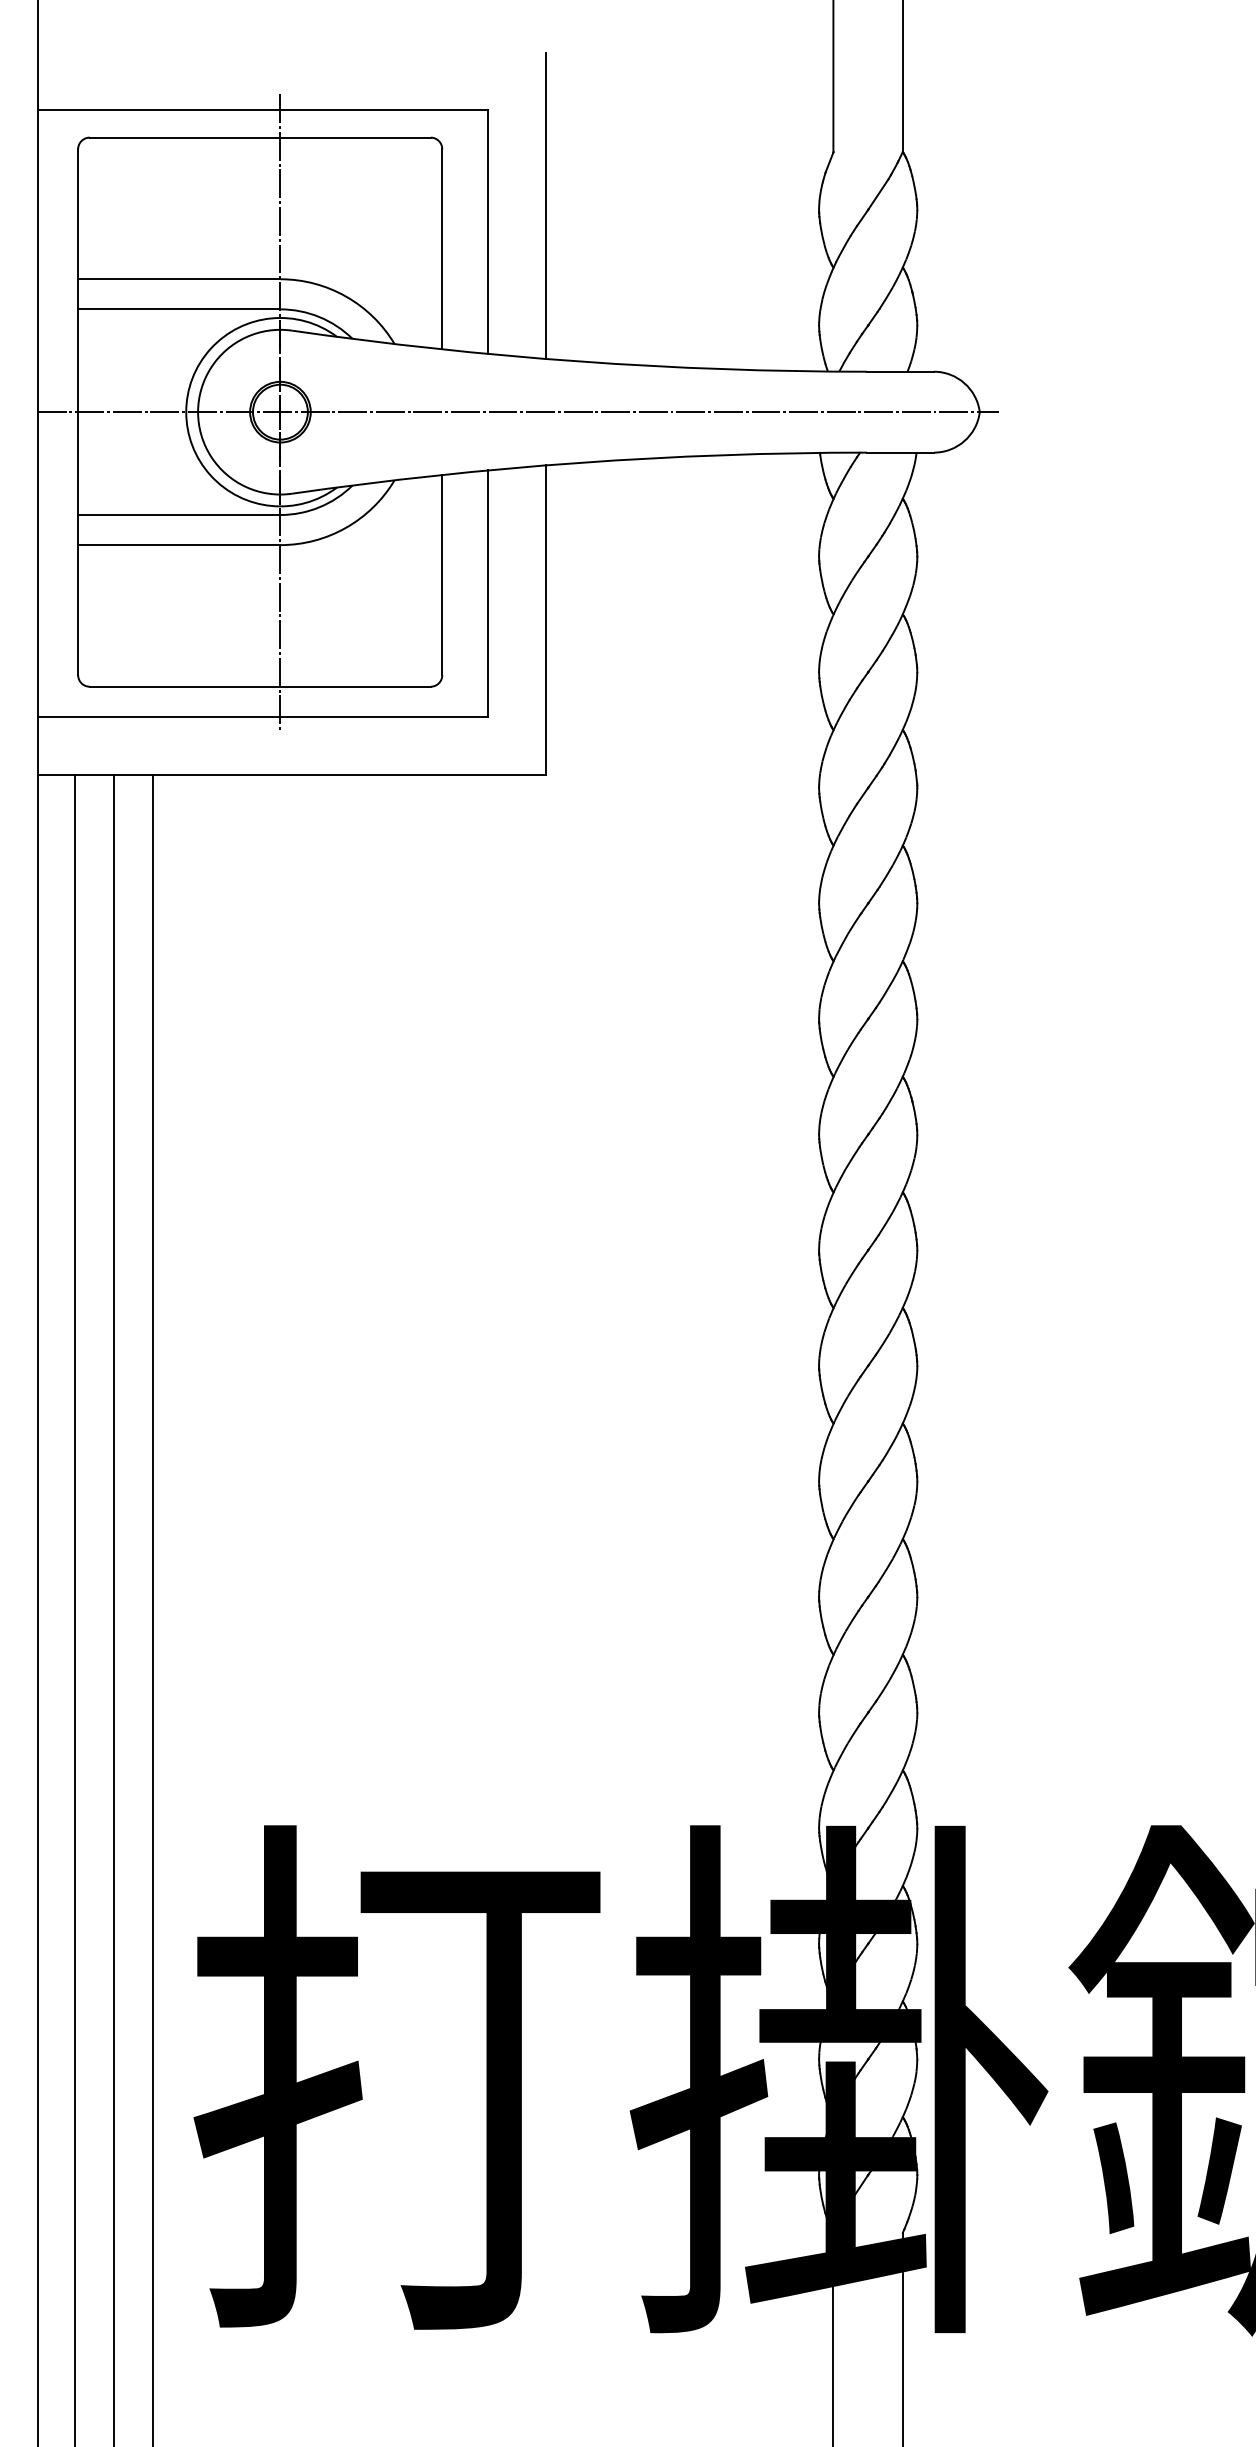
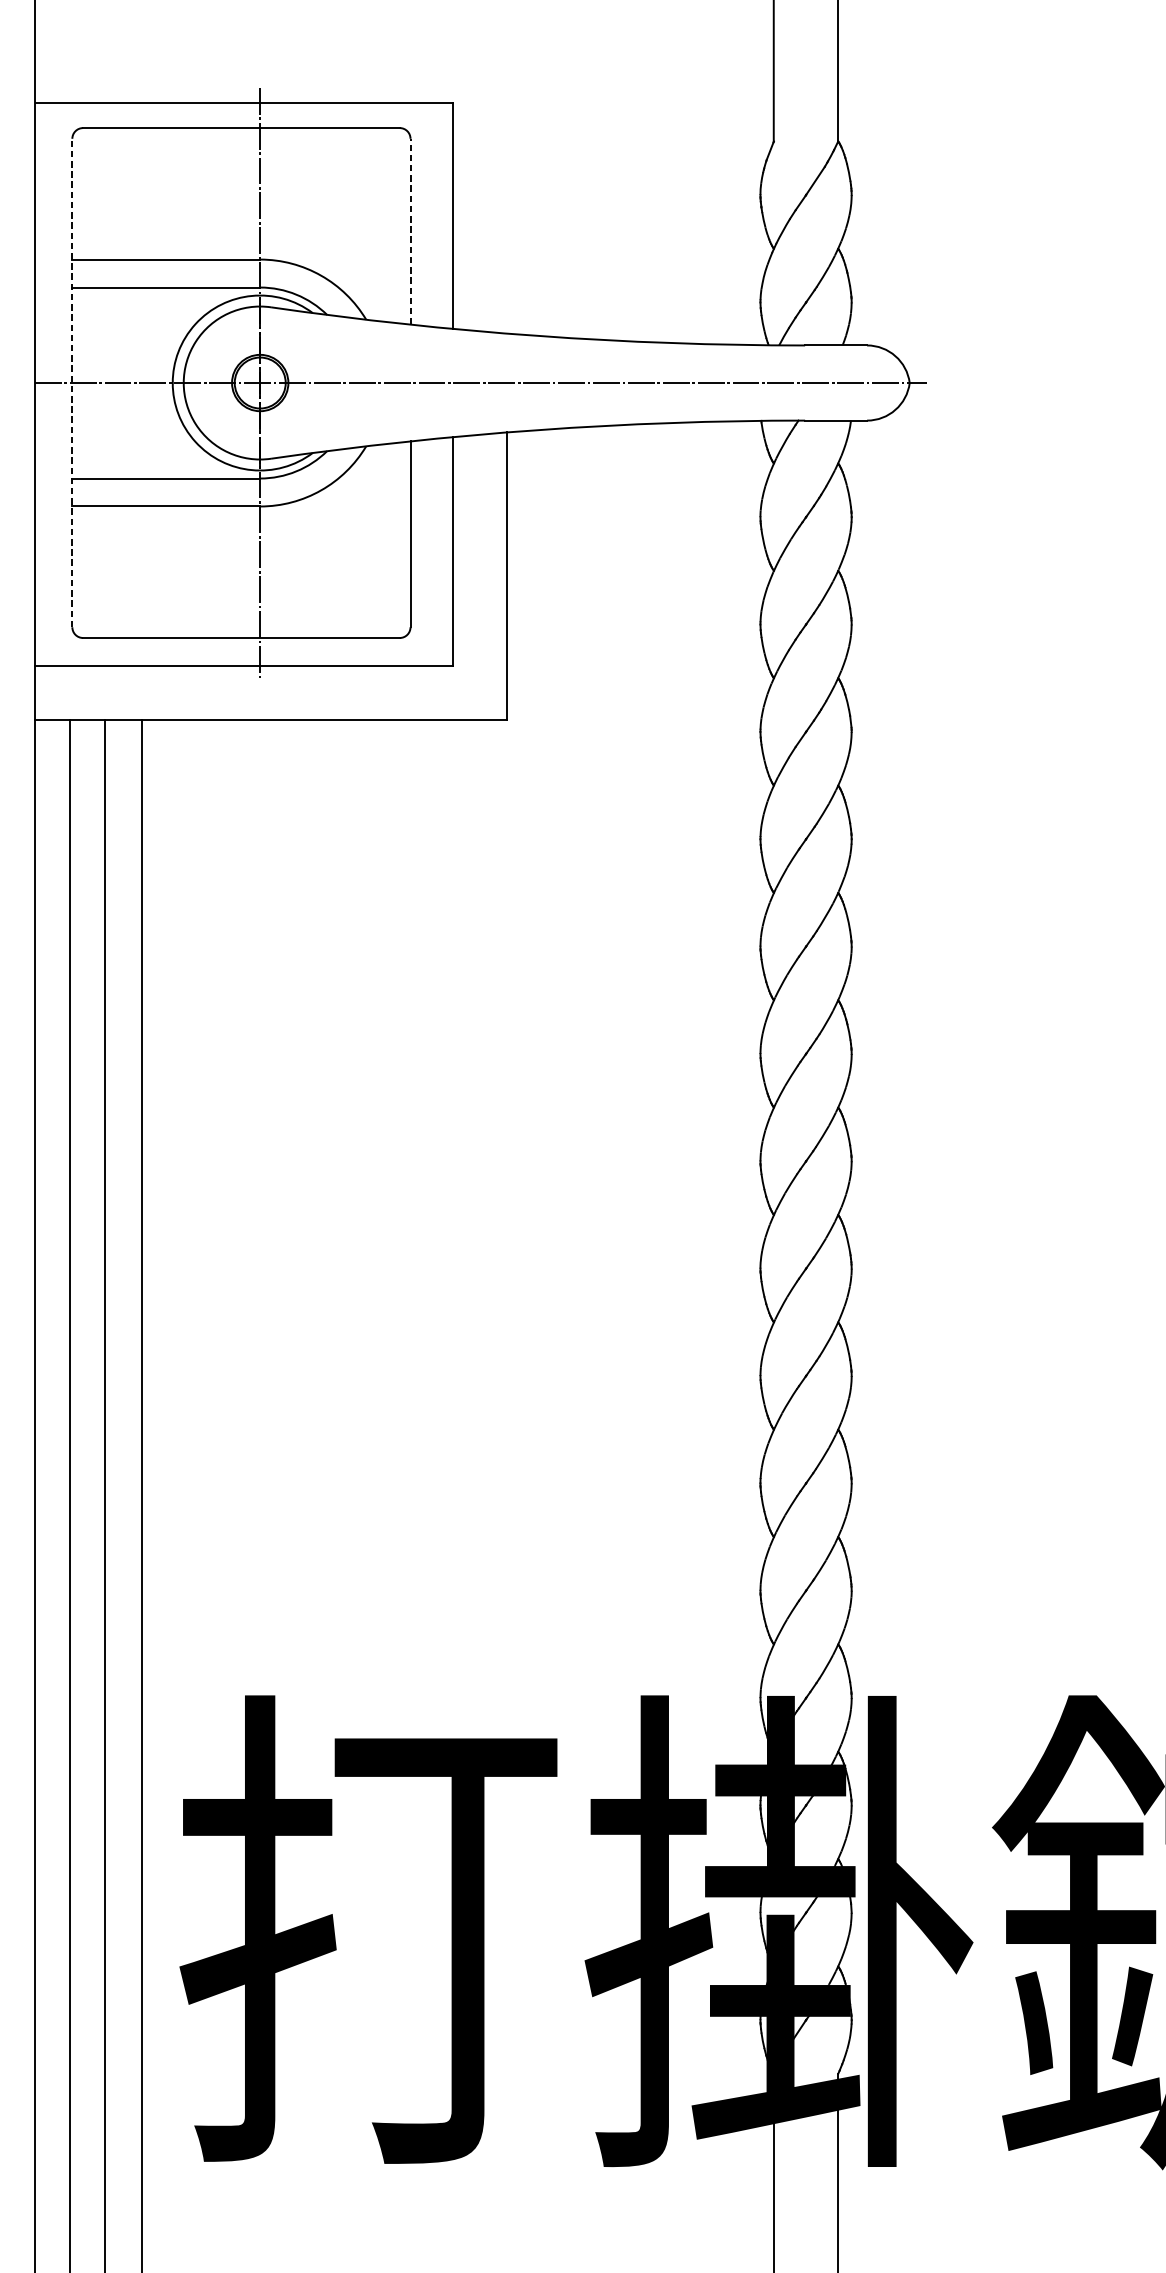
line: (546, 205) -> (507, 191), removed
line: (442, 248) -> (410, 231), solid -> dashed
line: (78, 412) -> (72, 383), solid -> dashed

